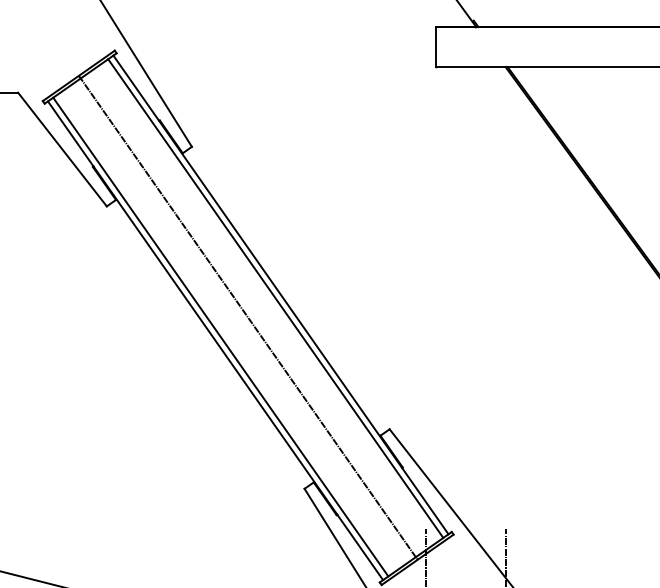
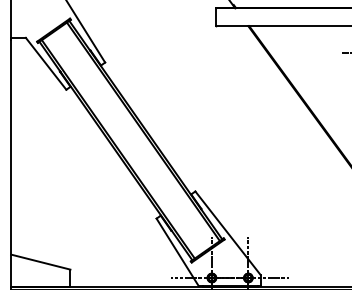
line: (247, 317) -> (130, 140), removed

